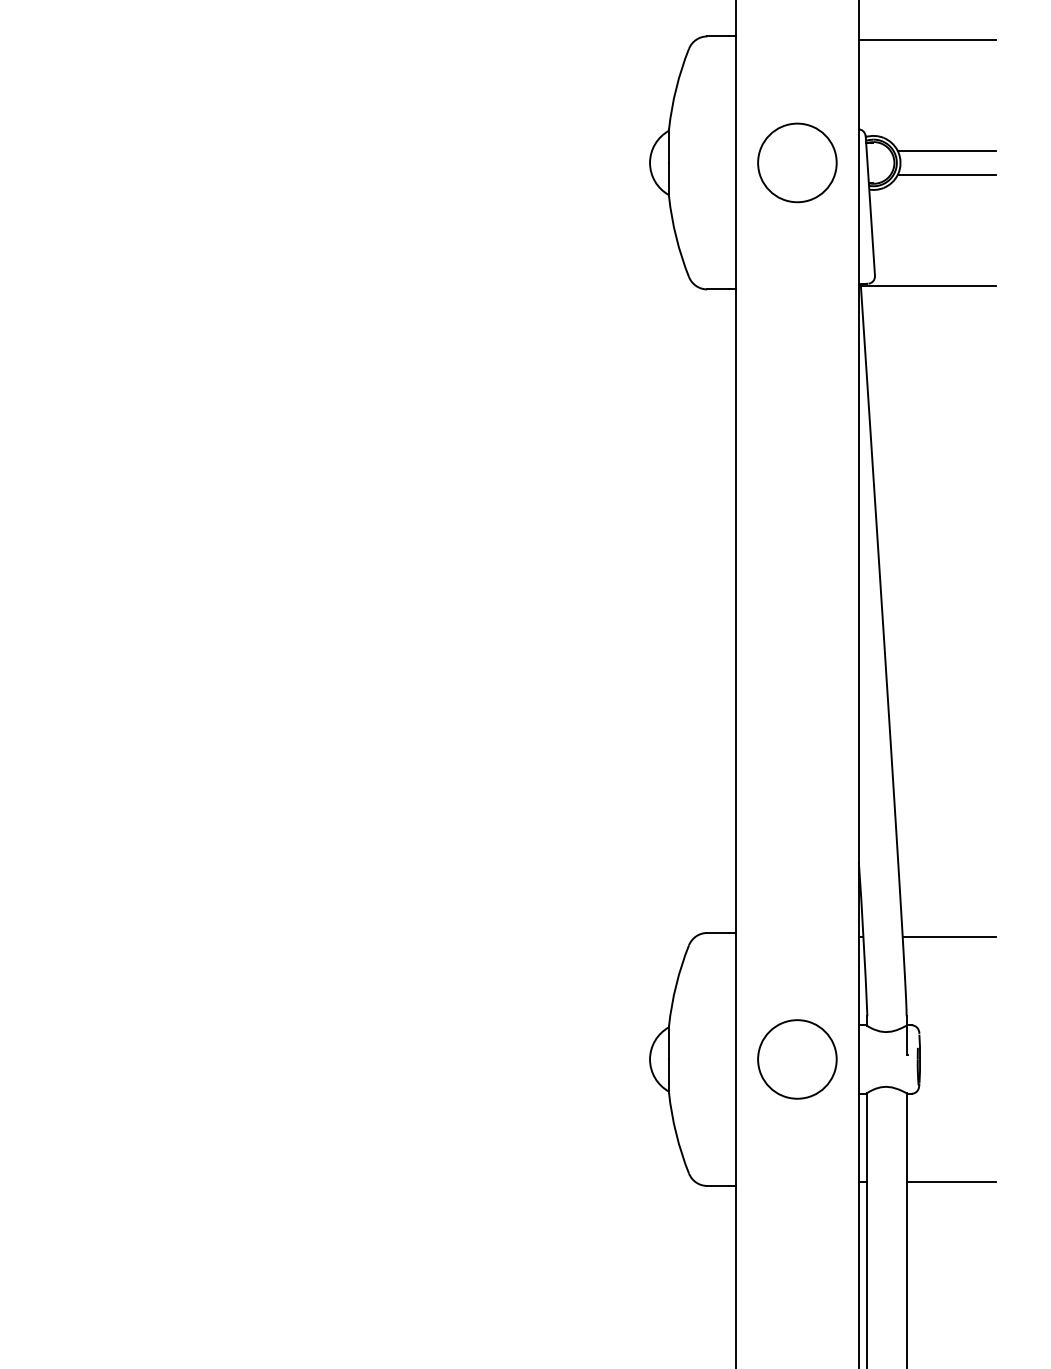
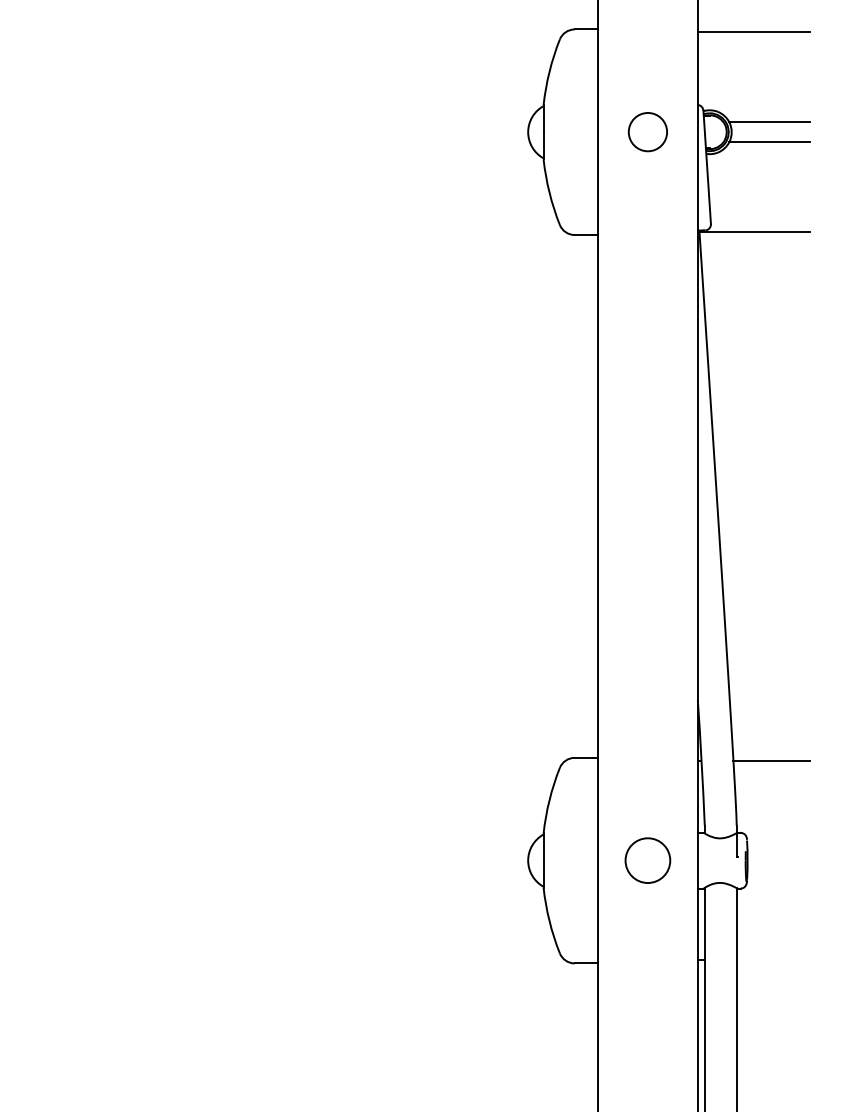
circle: (796, 162) -> (647, 131), size x0.6
circle: (796, 1059) -> (647, 860), size x0.7
line: (950, 1182) -> (772, 960), removed

